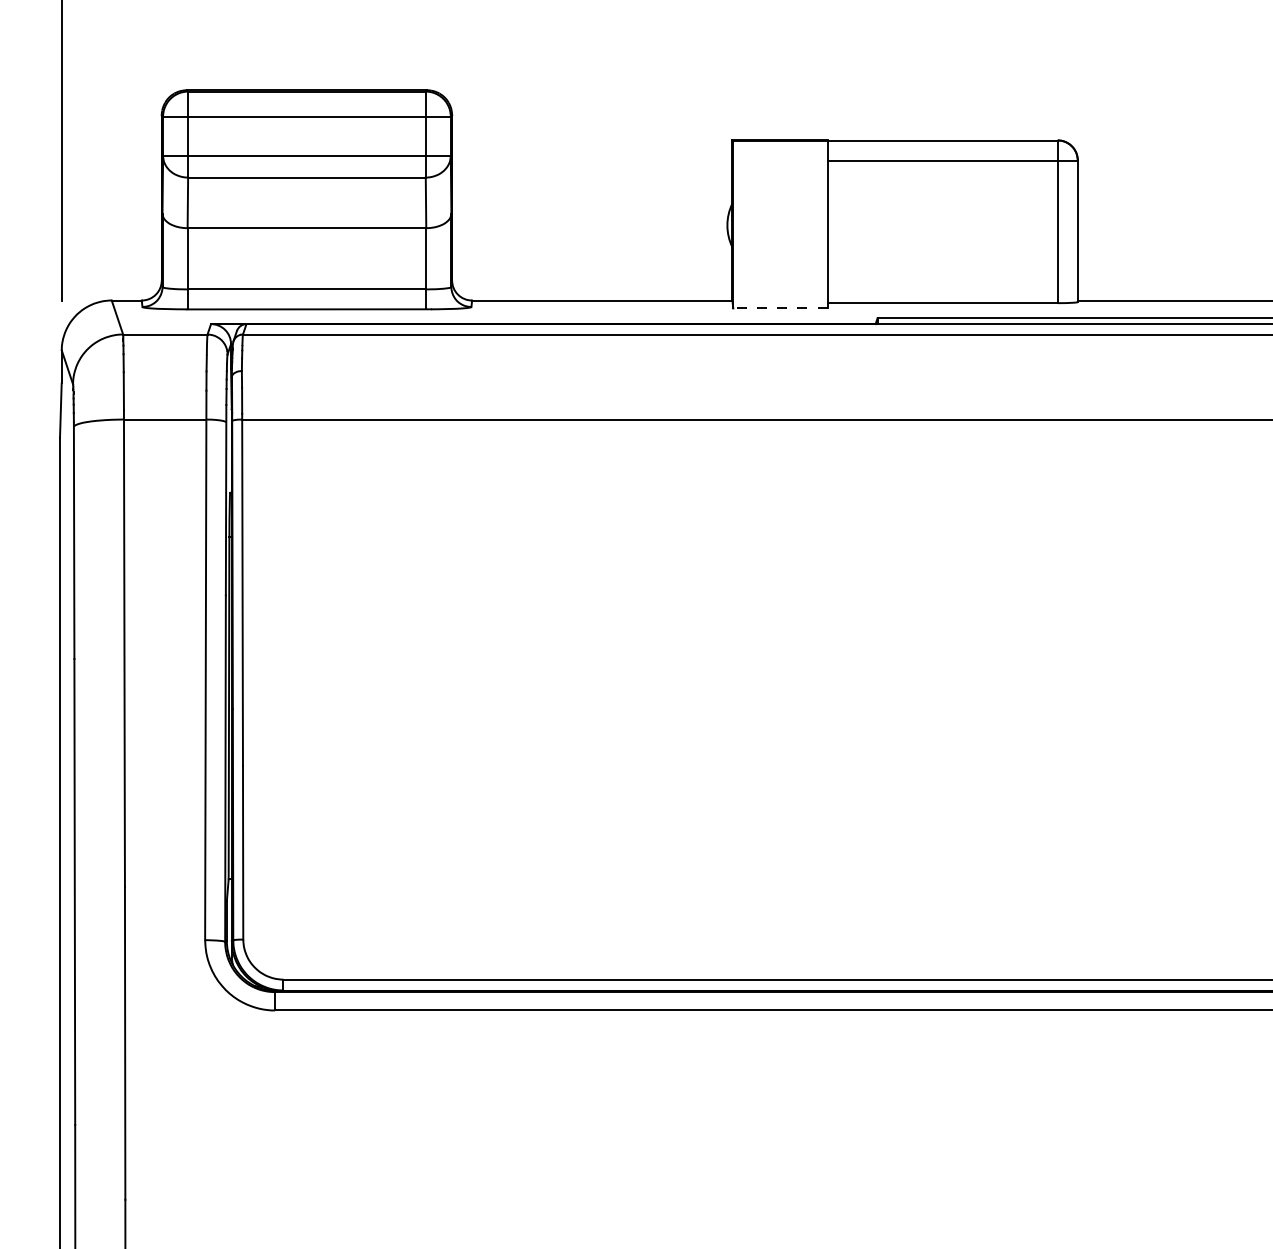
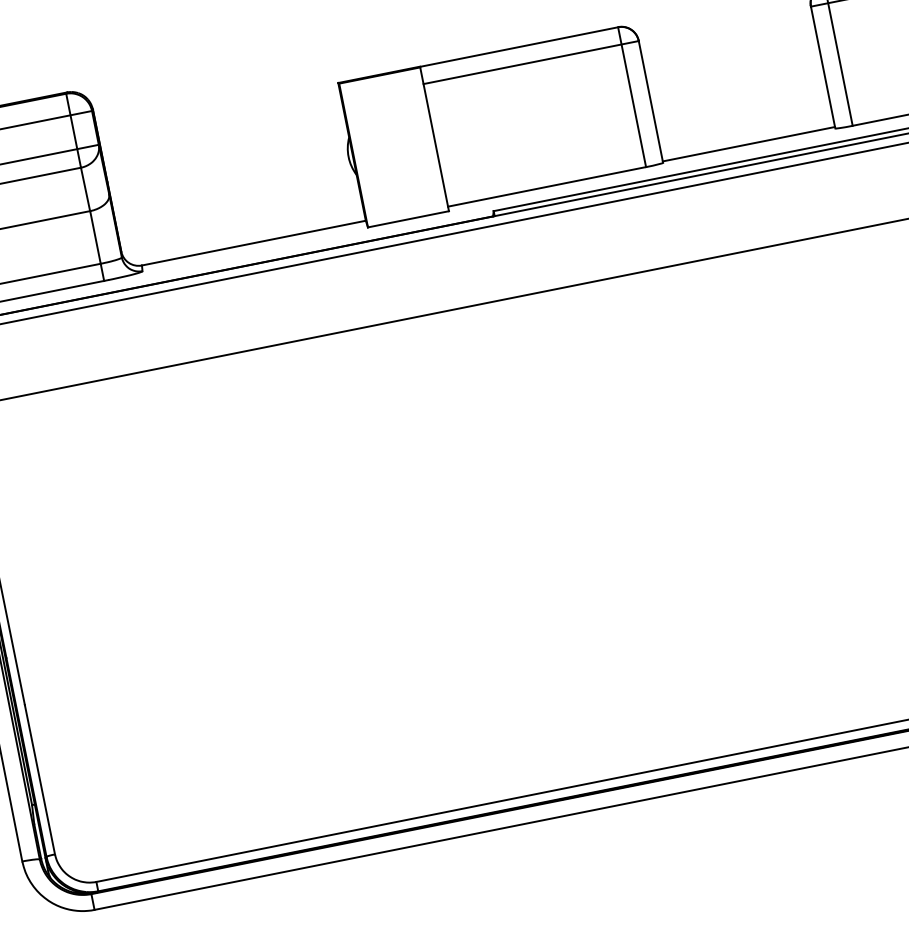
line: (779, 308) -> (407, 219), dashed -> solid

